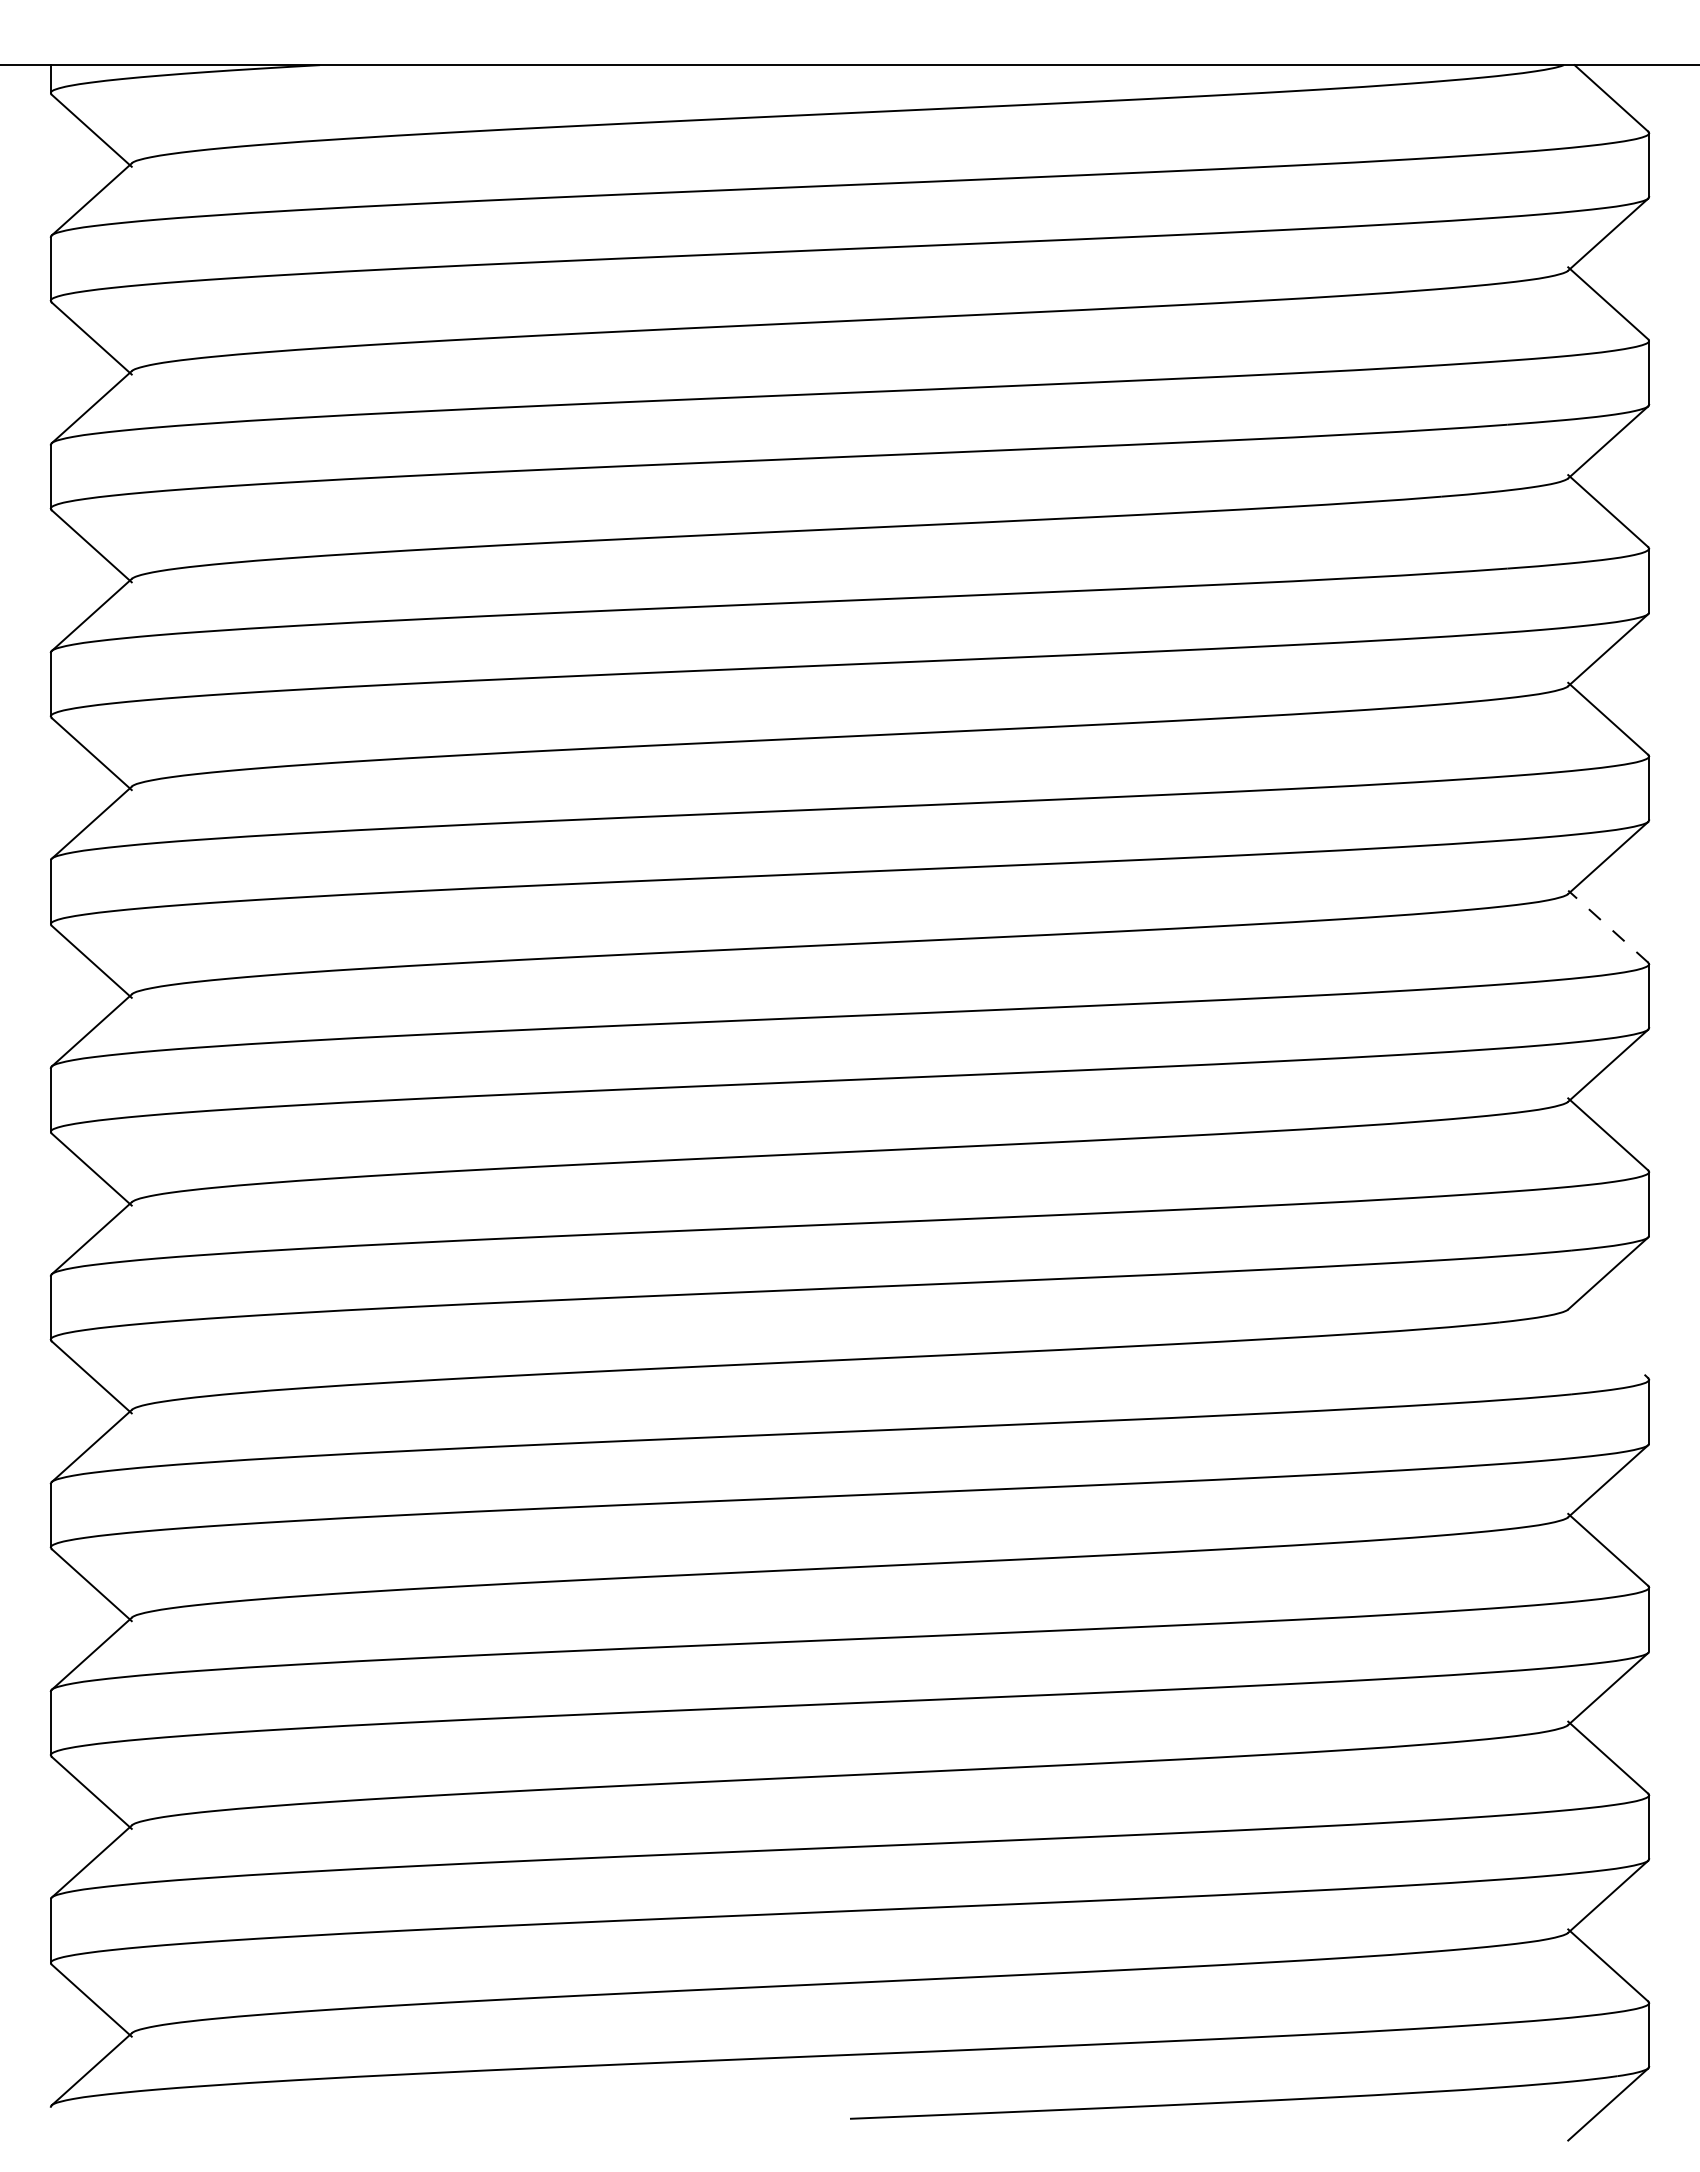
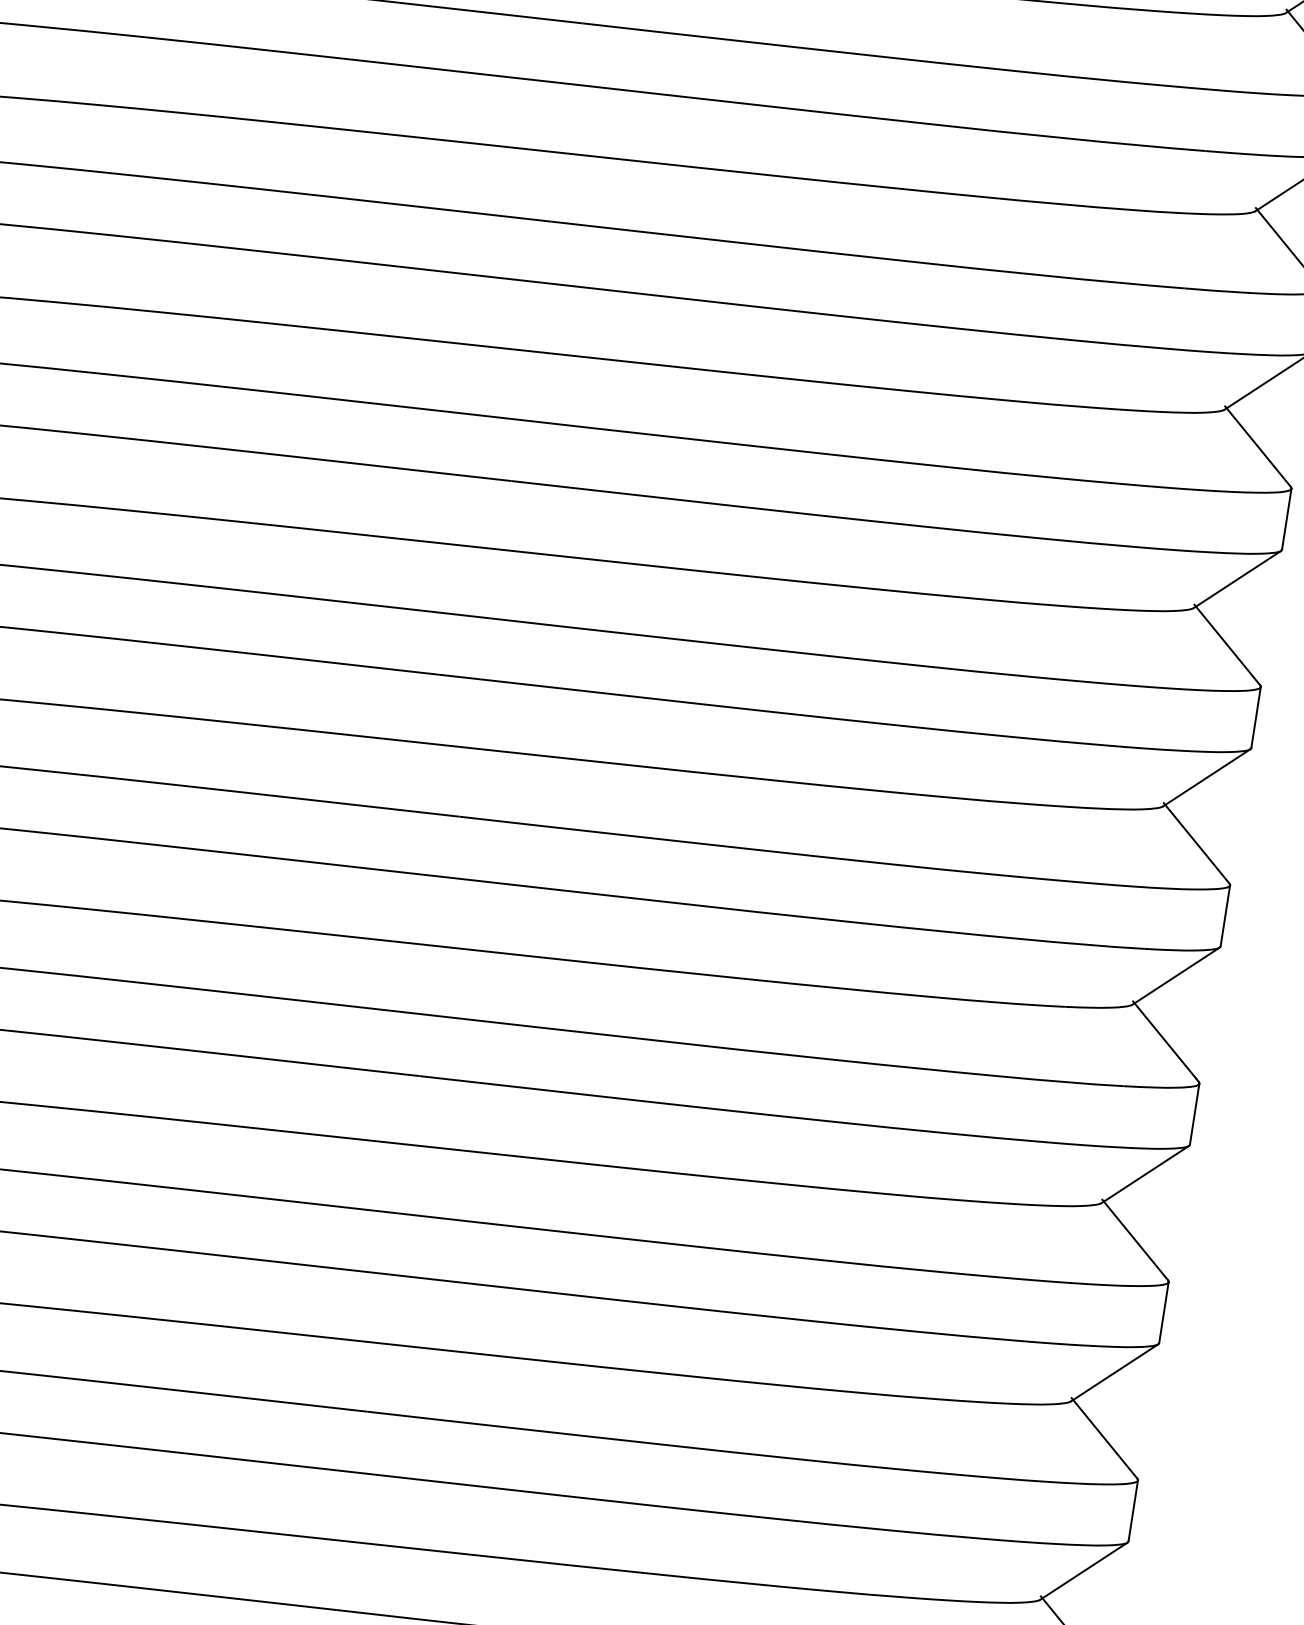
line: (1608, 926) -> (1227, 644), dashed -> solid
line: (1606, 1340) -> (1164, 1039), added

